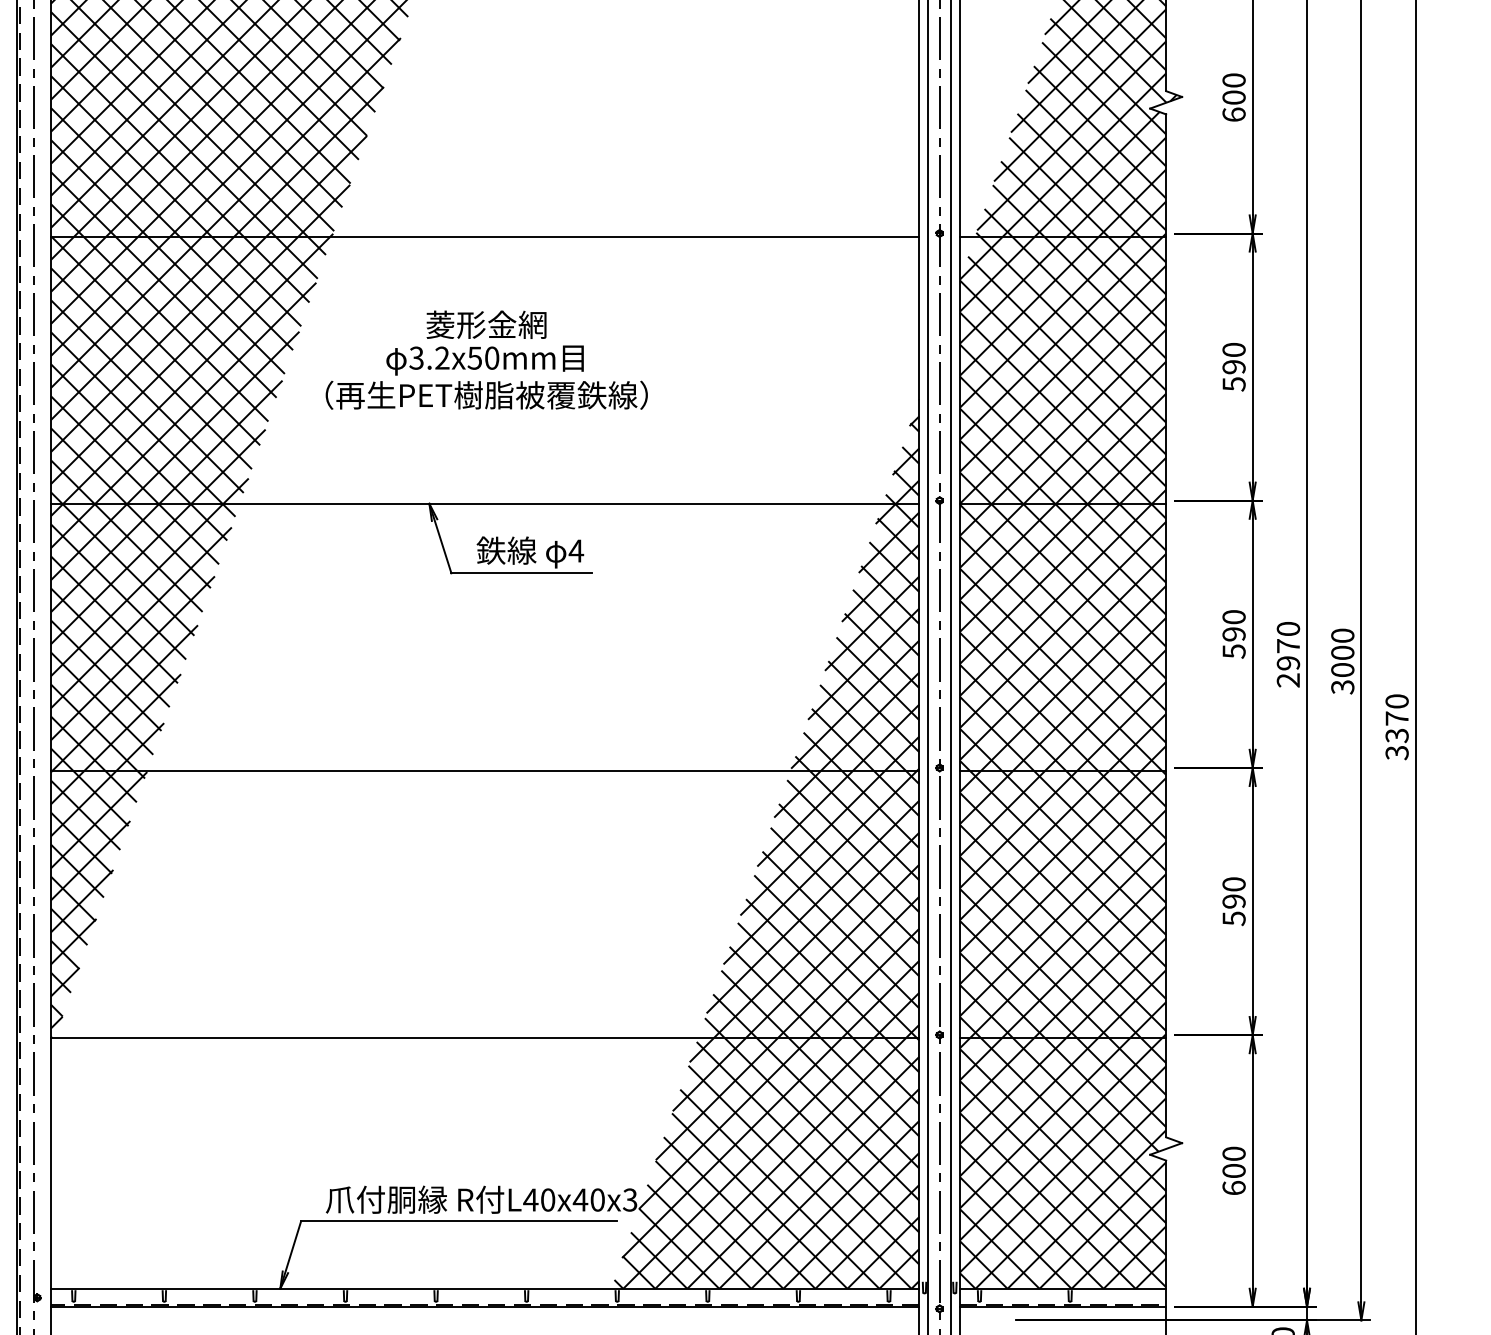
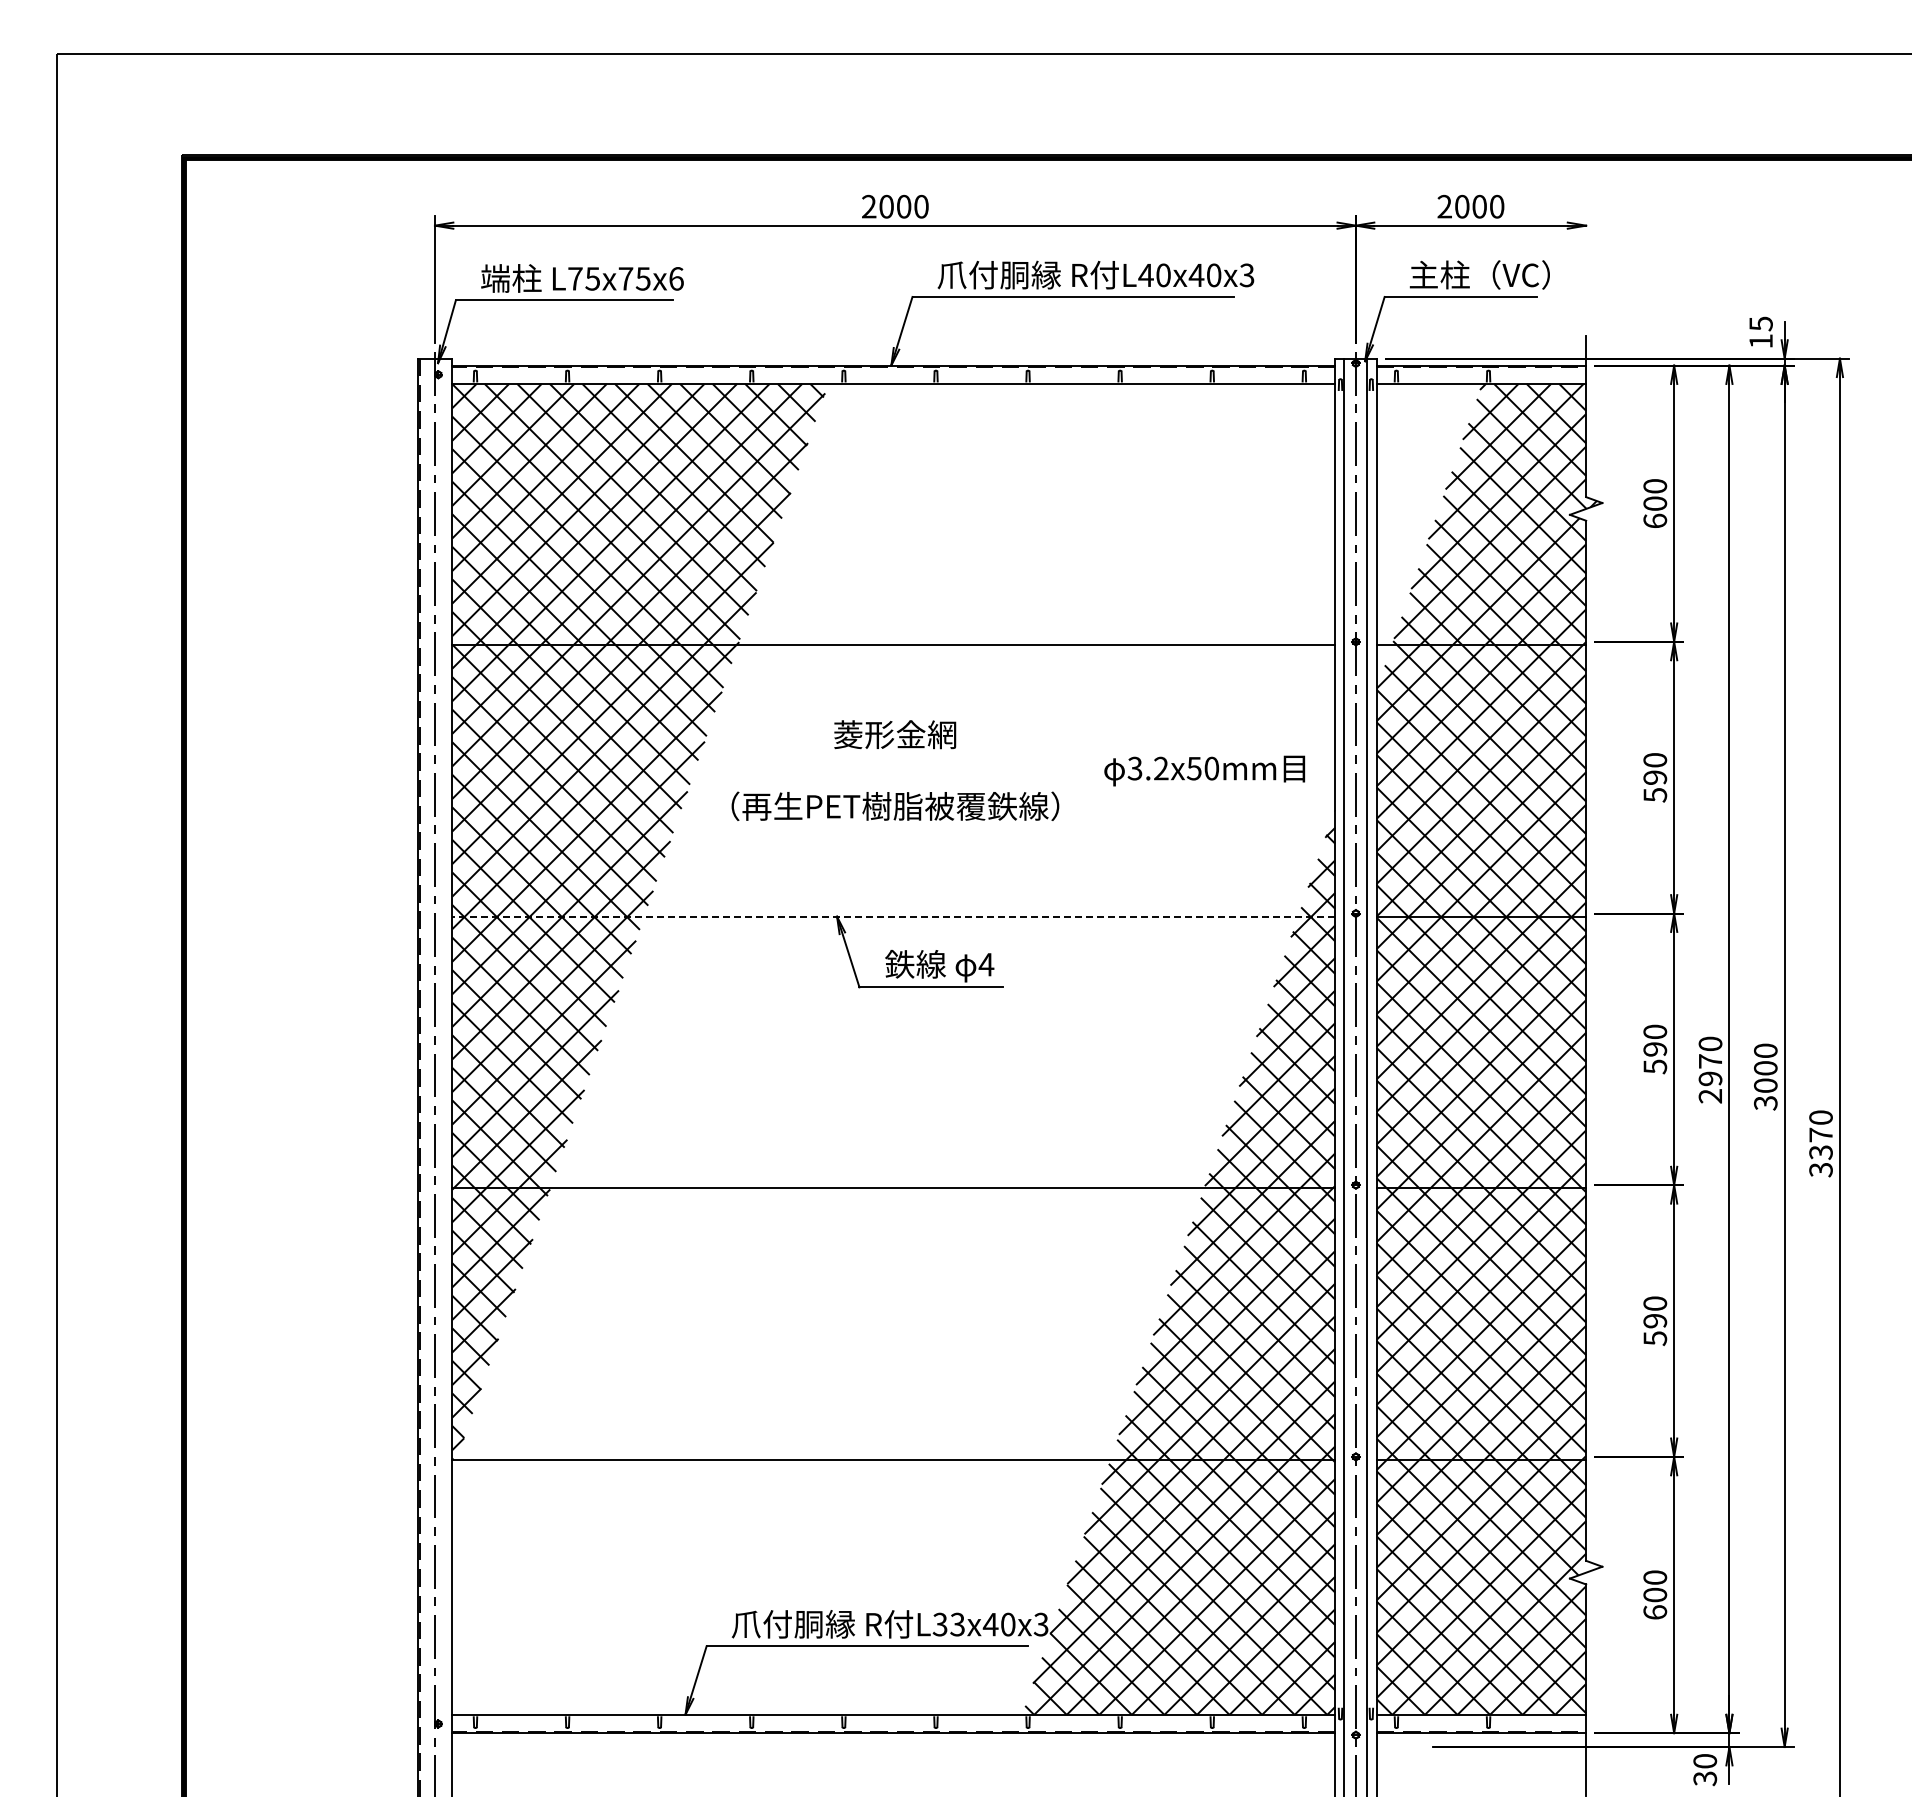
text: (484, 360) -> (1204, 770), moved
line: (484, 503) -> (893, 916), solid -> dashed
text: (538, 1199) -> (948, 1624), L40x40x3 -> L33x40x3

